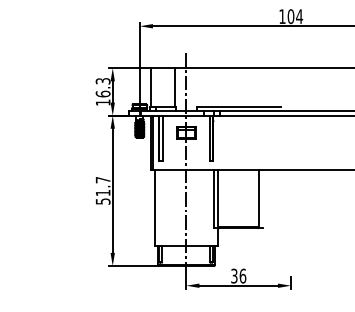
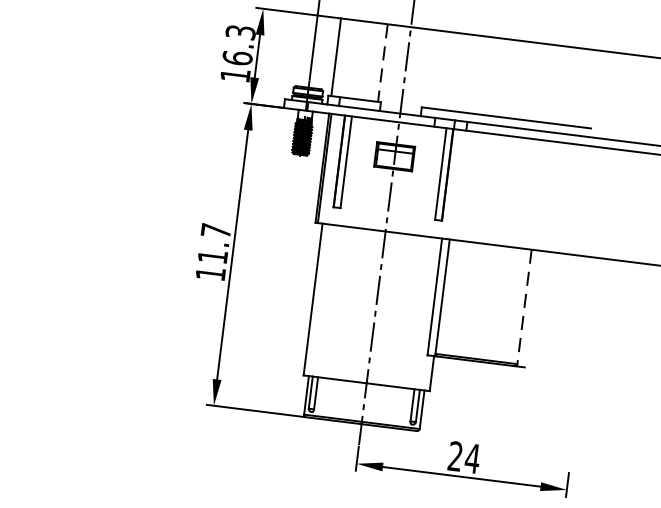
line: (174, 88) -> (382, 64), solid -> dashed
line: (259, 199) -> (525, 308), solid -> dashed
text: (102, 201) -> (209, 273), 51.7 -> 11.7
text: (238, 275) -> (463, 456), 36 -> 24

